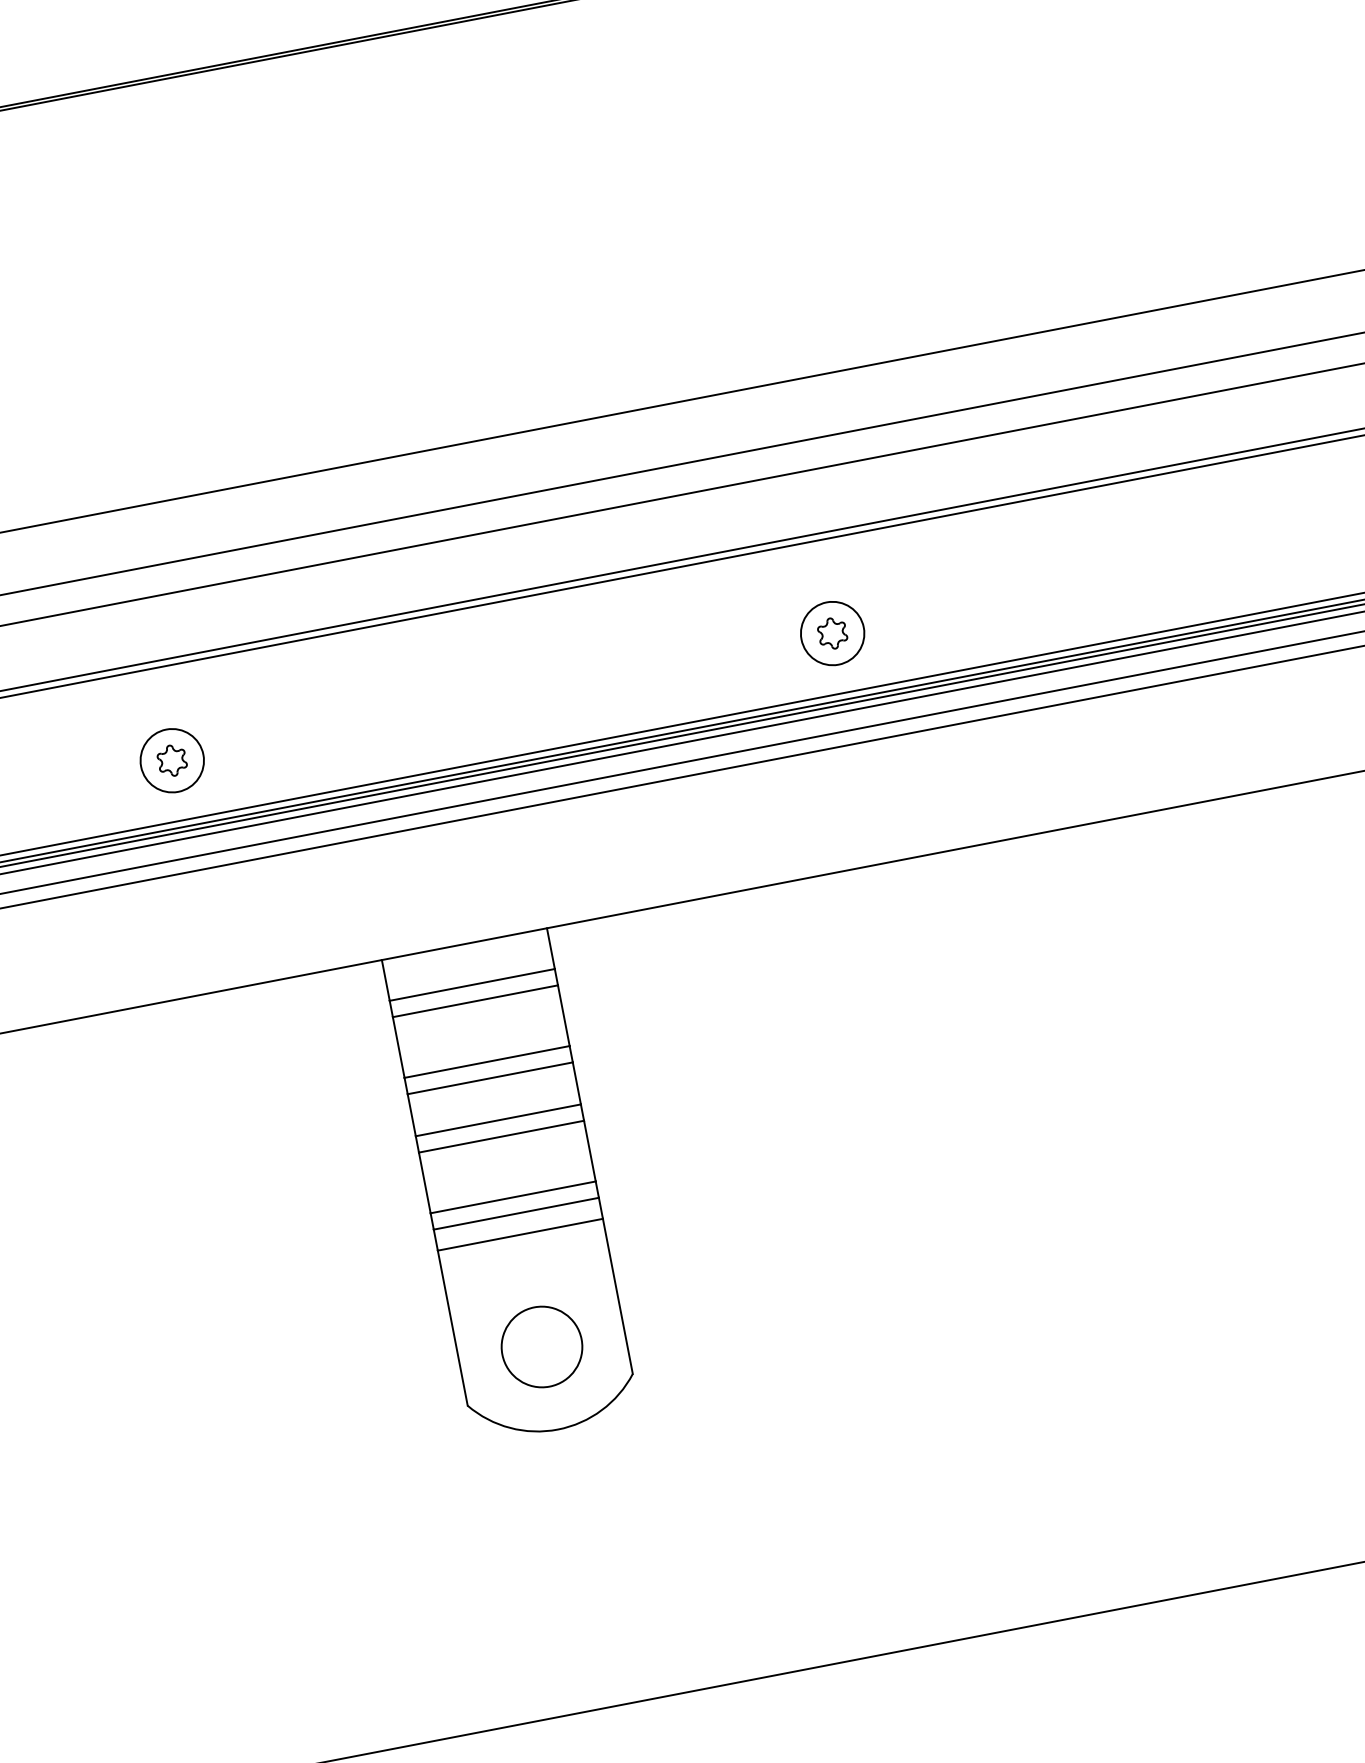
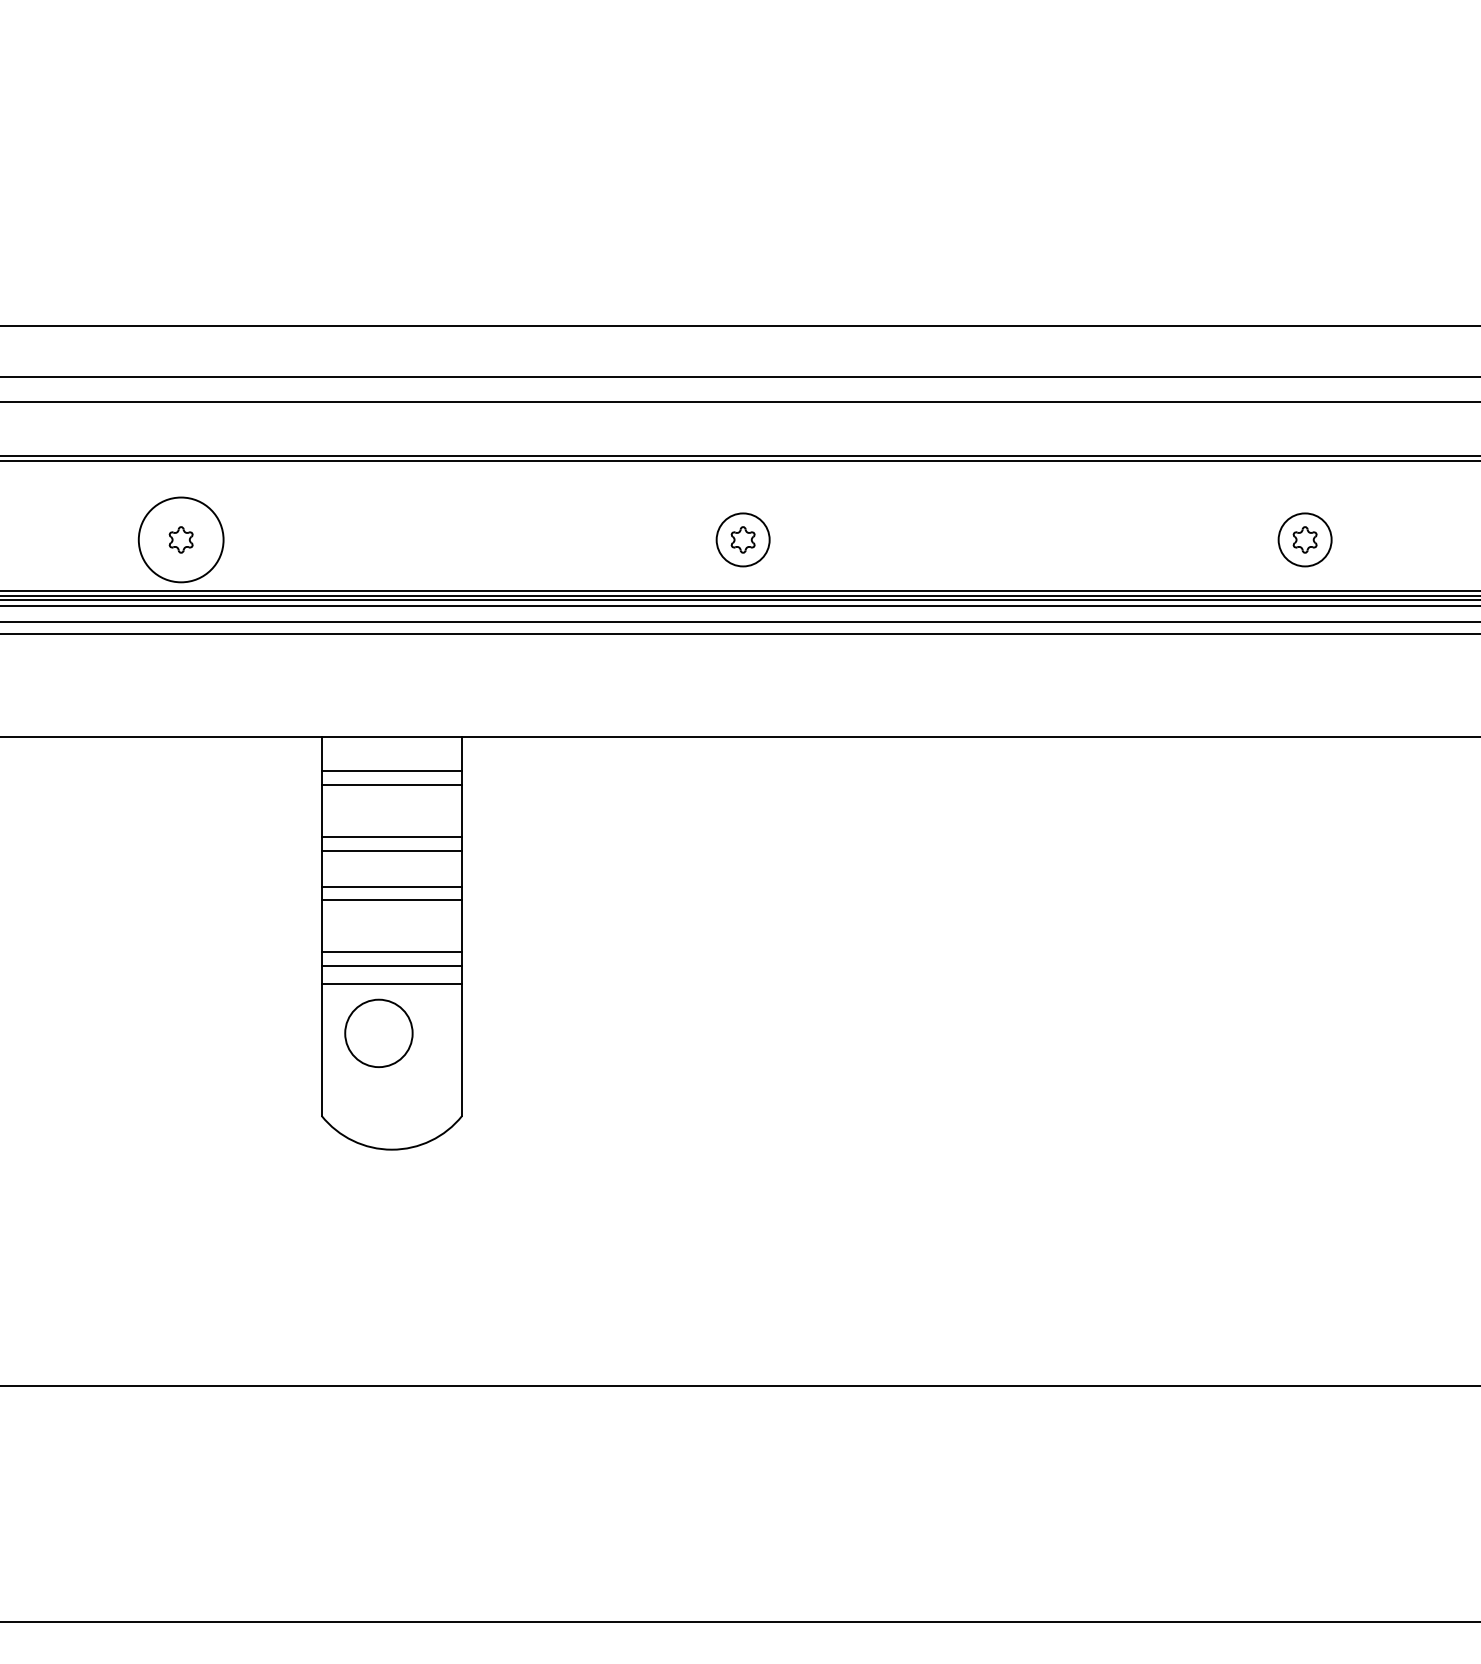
circle: (171, 760) -> (180, 539), size x1.6
circle: (541, 1346) -> (378, 1032), moved

